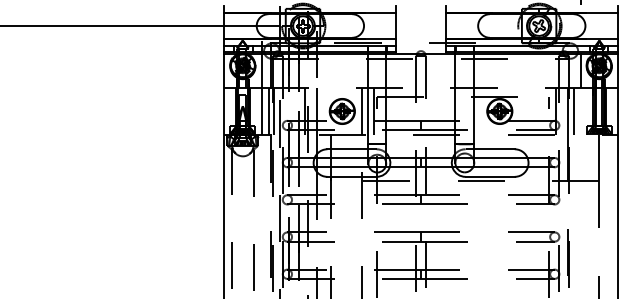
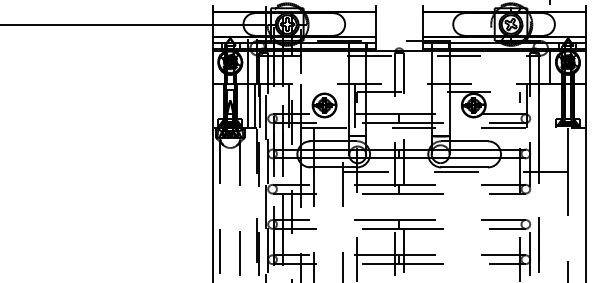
line: (361, 111) -> (342, 105), removed
line: (573, 111) -> (543, 105), removed

